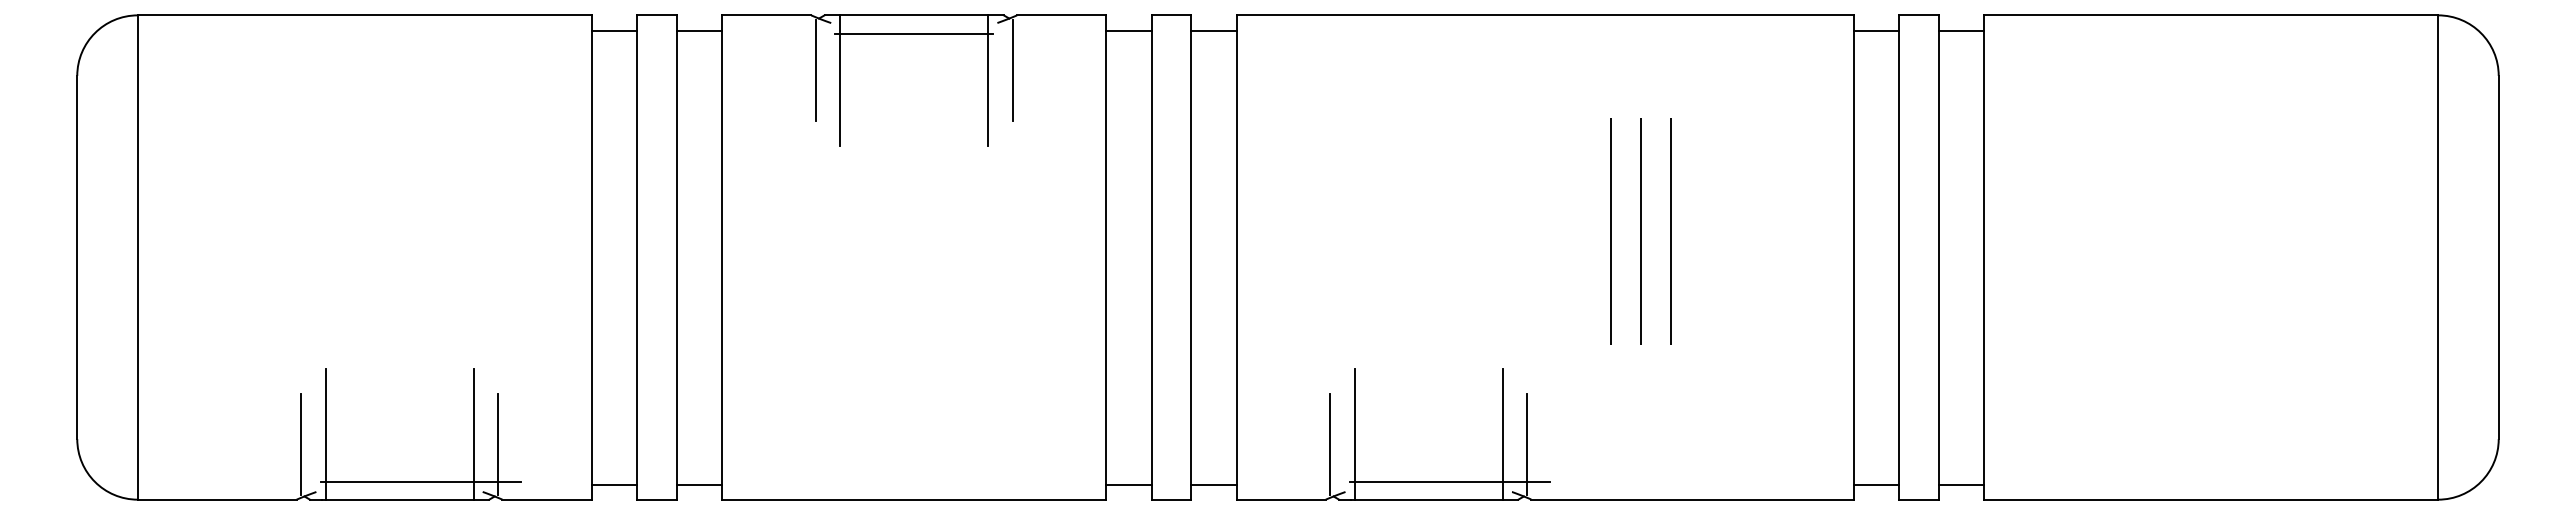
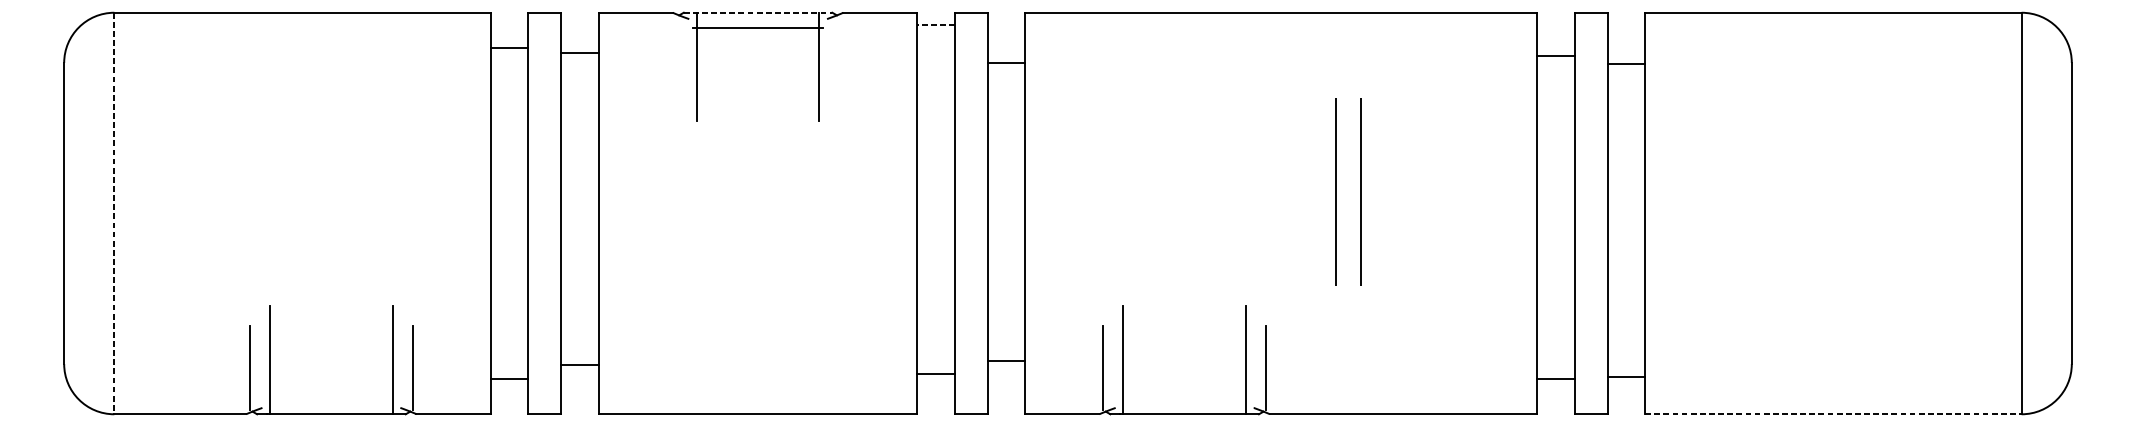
line: (914, 15) -> (758, 12), solid -> dashed
line: (614, 30) -> (509, 47), moved
line: (698, 30) -> (579, 53), moved
line: (1129, 30) -> (936, 25), solid -> dashed
line: (1213, 30) -> (1006, 62), moved
line: (1876, 30) -> (1555, 55), moved
line: (1961, 30) -> (1626, 64), moved
line: (815, 70) -> (676, 58), removed
line: (1012, 70) -> (839, 58), removed
line: (1671, 231) -> (1385, 191), removed
line: (137, 258) -> (114, 214), solid -> dashed
line: (420, 481) -> (348, 399), removed
line: (1449, 481) -> (1201, 399), removed
line: (614, 484) -> (509, 379), moved
line: (698, 484) -> (579, 365), moved
line: (1128, 484) -> (935, 374), moved
line: (1213, 484) -> (1006, 361), moved
line: (1876, 484) -> (1555, 379), moved
line: (1961, 484) -> (1626, 376), moved
line: (2211, 499) -> (1833, 414), solid -> dashed

